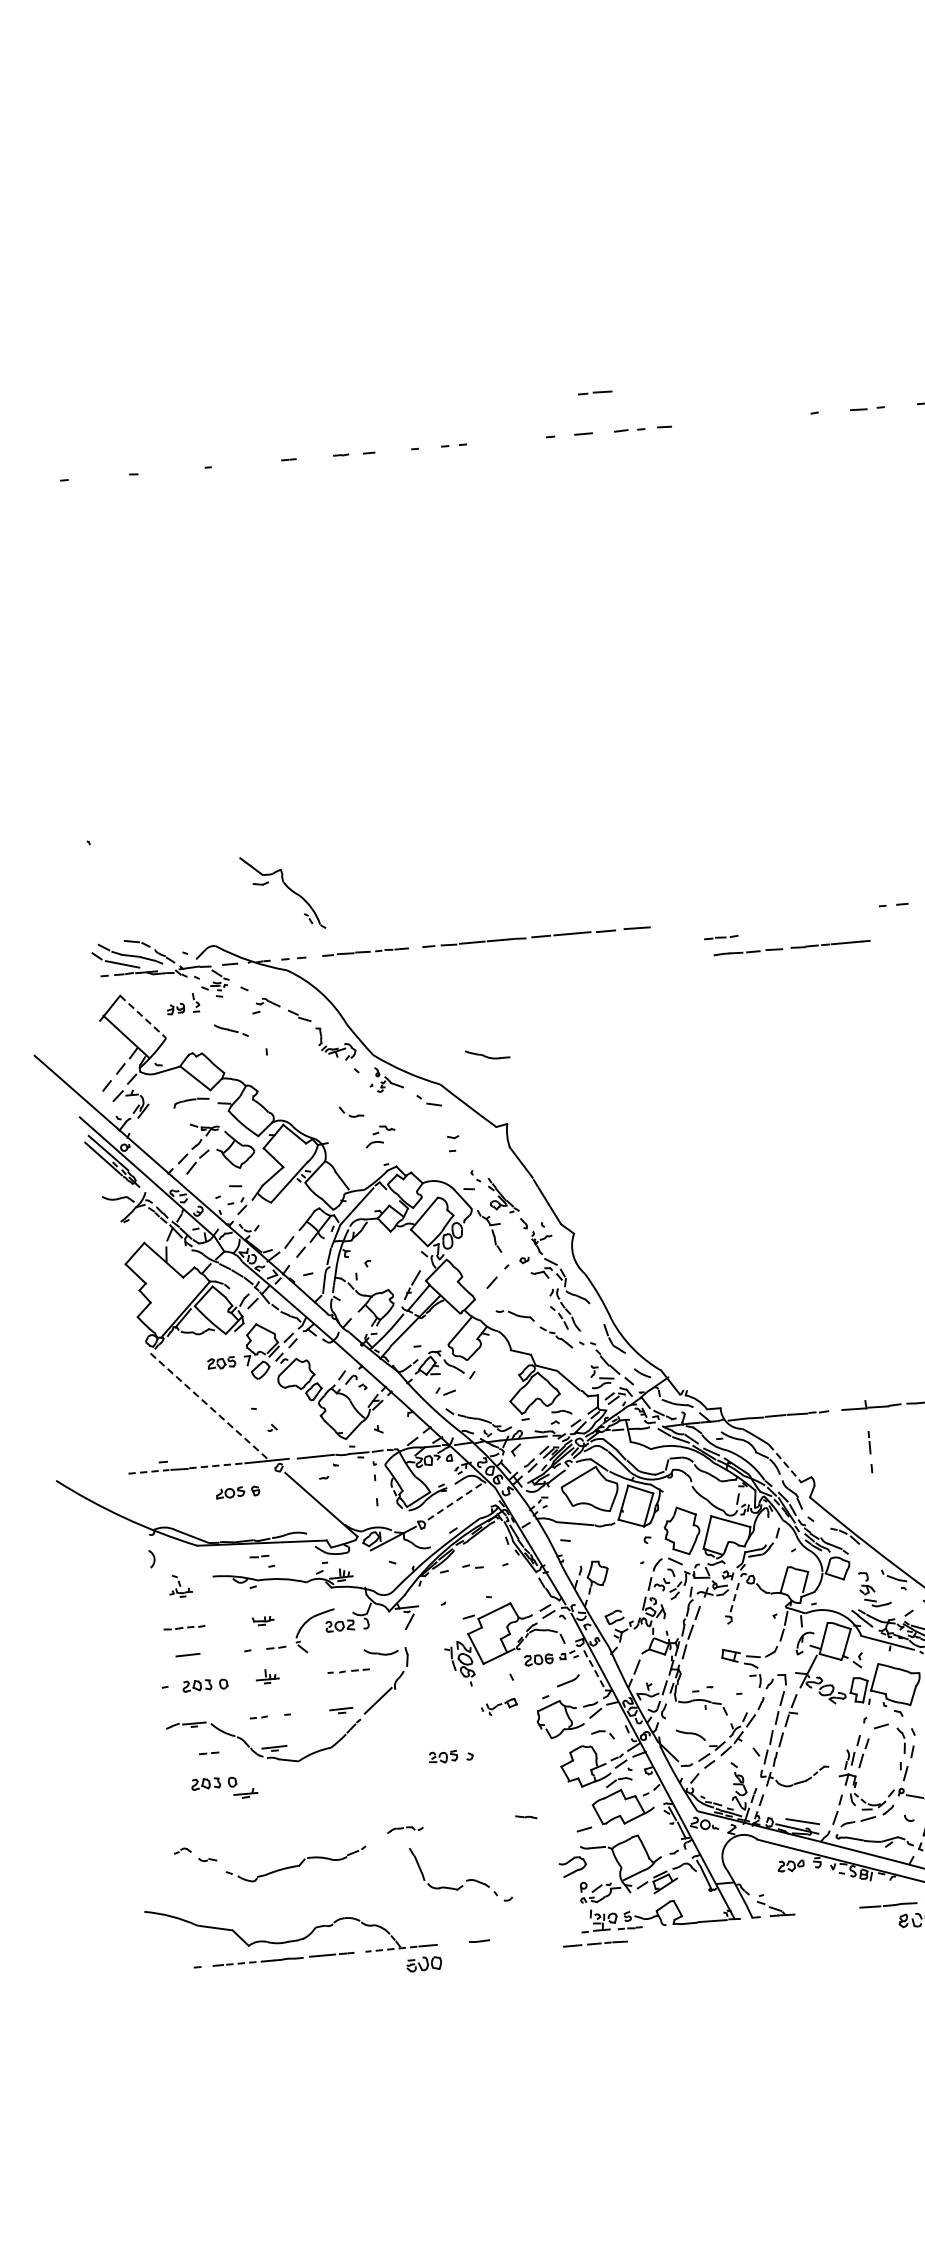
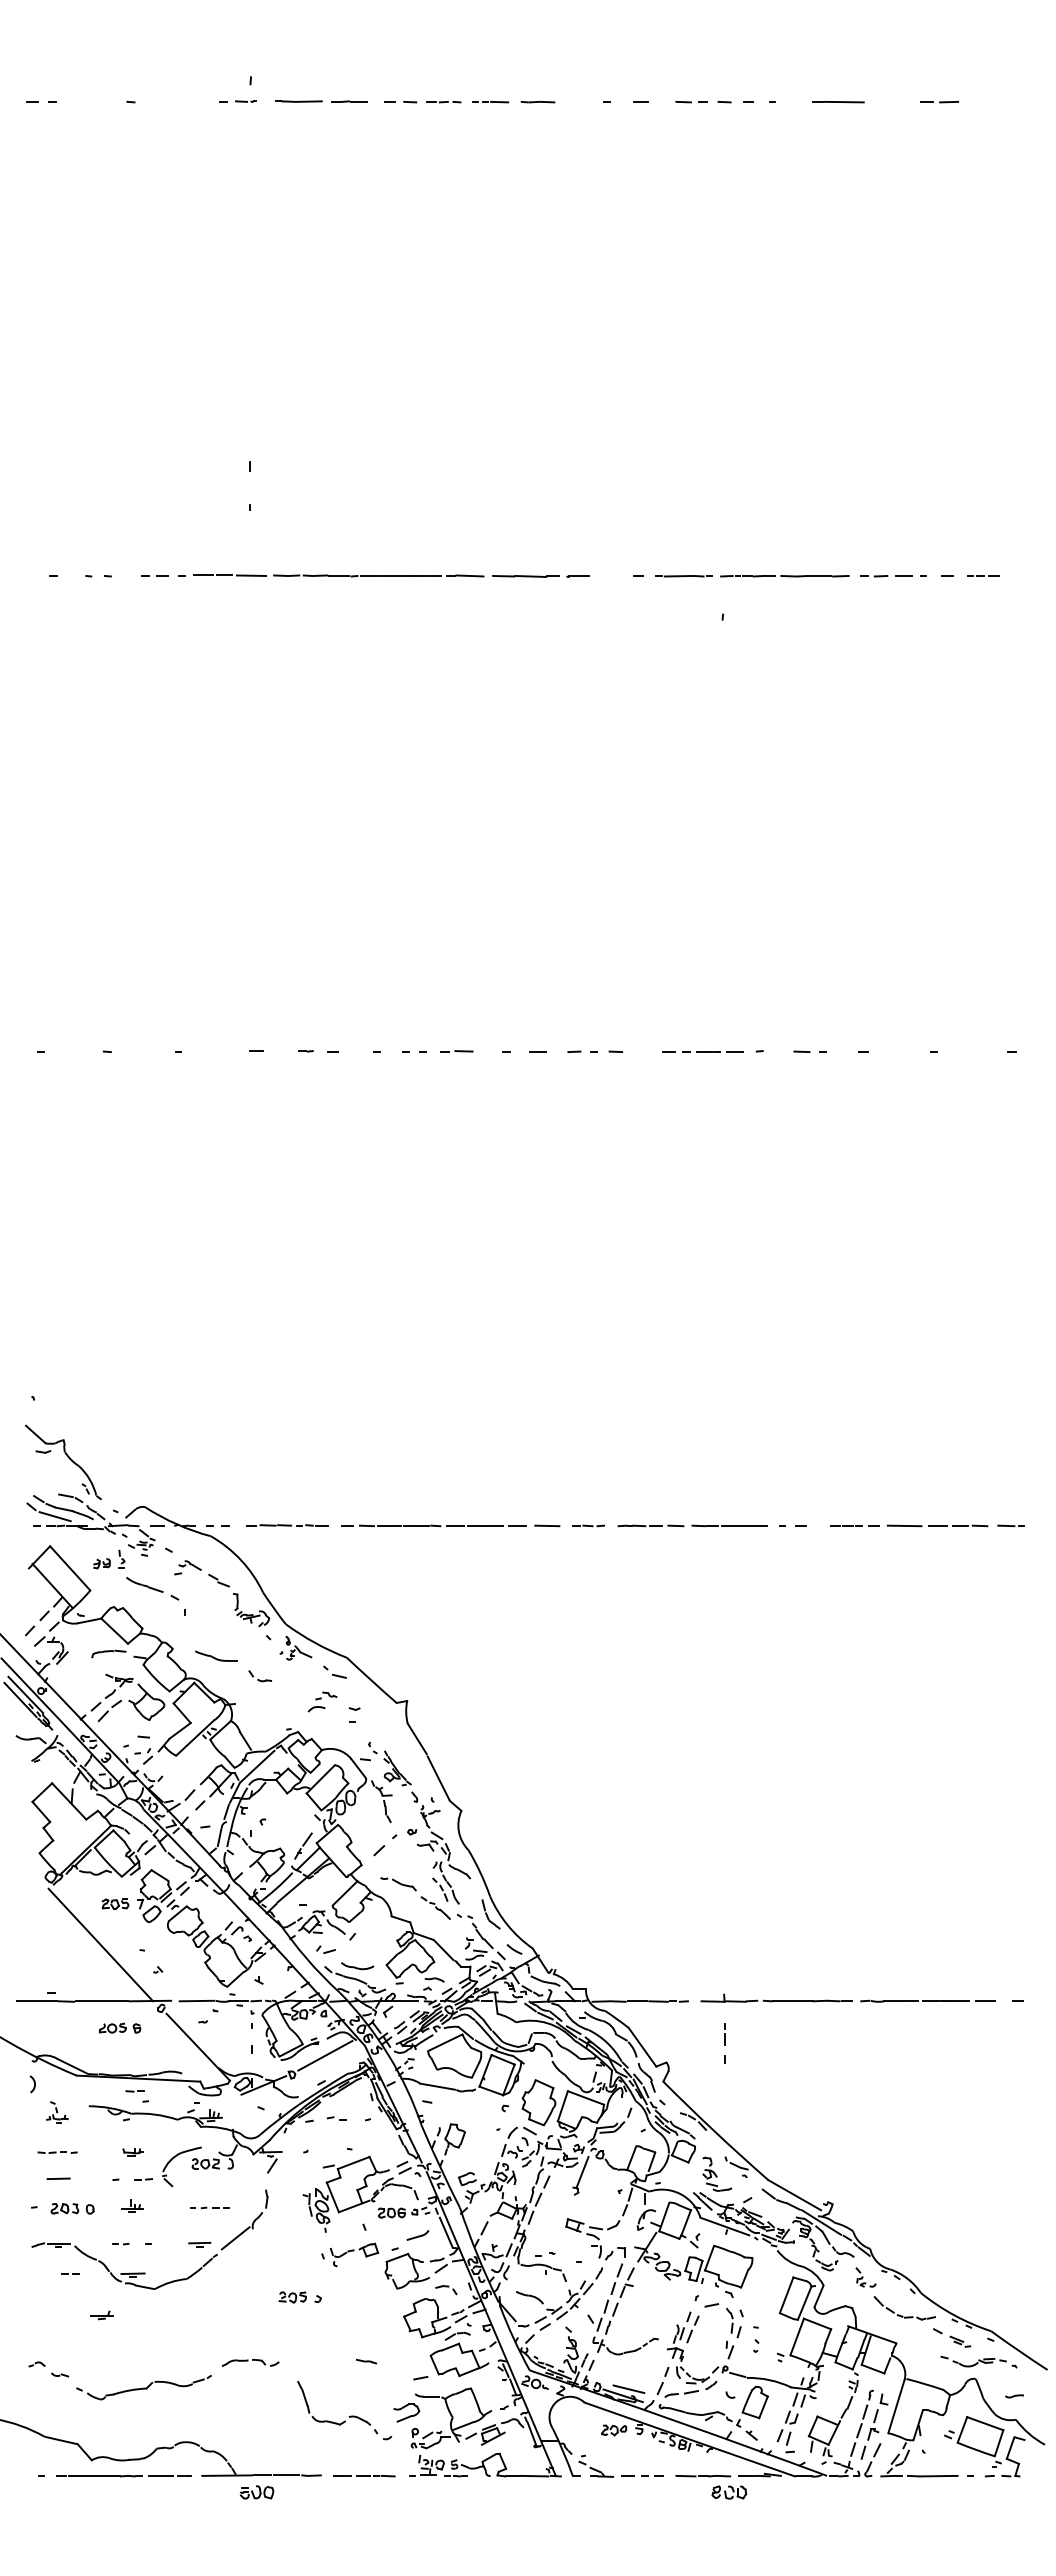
line: (594, 392) -> (456, 1051), moved
line: (754, 418) -> (702, 1051), added
part: (282, 892) -> (63, 1461), moved
part: (721, 937) -> (588, 1525), moved
part: (791, 947) -> (692, 1525), moved
line: (143, 1017) -> (70, 1568), dashed -> solid
part: (230, 1030) -> (152, 1588), size x1.67
part: (487, 1053) -> (216, 1655), moved
part: (380, 1135) -> (322, 1701), moved
line: (209, 1407) -> (100, 1945), dashed -> solid
line: (785, 1463) -> (642, 2047), dashed -> solid
line: (217, 1465) -> (102, 2001), dashed -> solid
line: (149, 1472) -> (37, 2001), dashed -> solid
line: (454, 1501) -> (325, 2055), dashed -> solid
line: (734, 1599) -> (582, 2172), dashed -> solid
part: (381, 1652) -> (357, 1966), moved
line: (597, 1675) -> (446, 2232), dashed -> solid
part: (499, 1706) -> (350, 2254), size x1.67
part: (213, 1782) -> (72, 2302), removed
part: (405, 1828) -> (250, 2362), size x1.67
part: (465, 1880) -> (348, 2416), moved
line: (824, 1910) -> (642, 2475), added
line: (452, 1943) -> (285, 2475), added
line: (595, 1944) -> (364, 2476), moved
line: (391, 1949) -> (227, 2475), dashed -> solid
line: (243, 1963) -> (85, 2476), dashed -> solid

